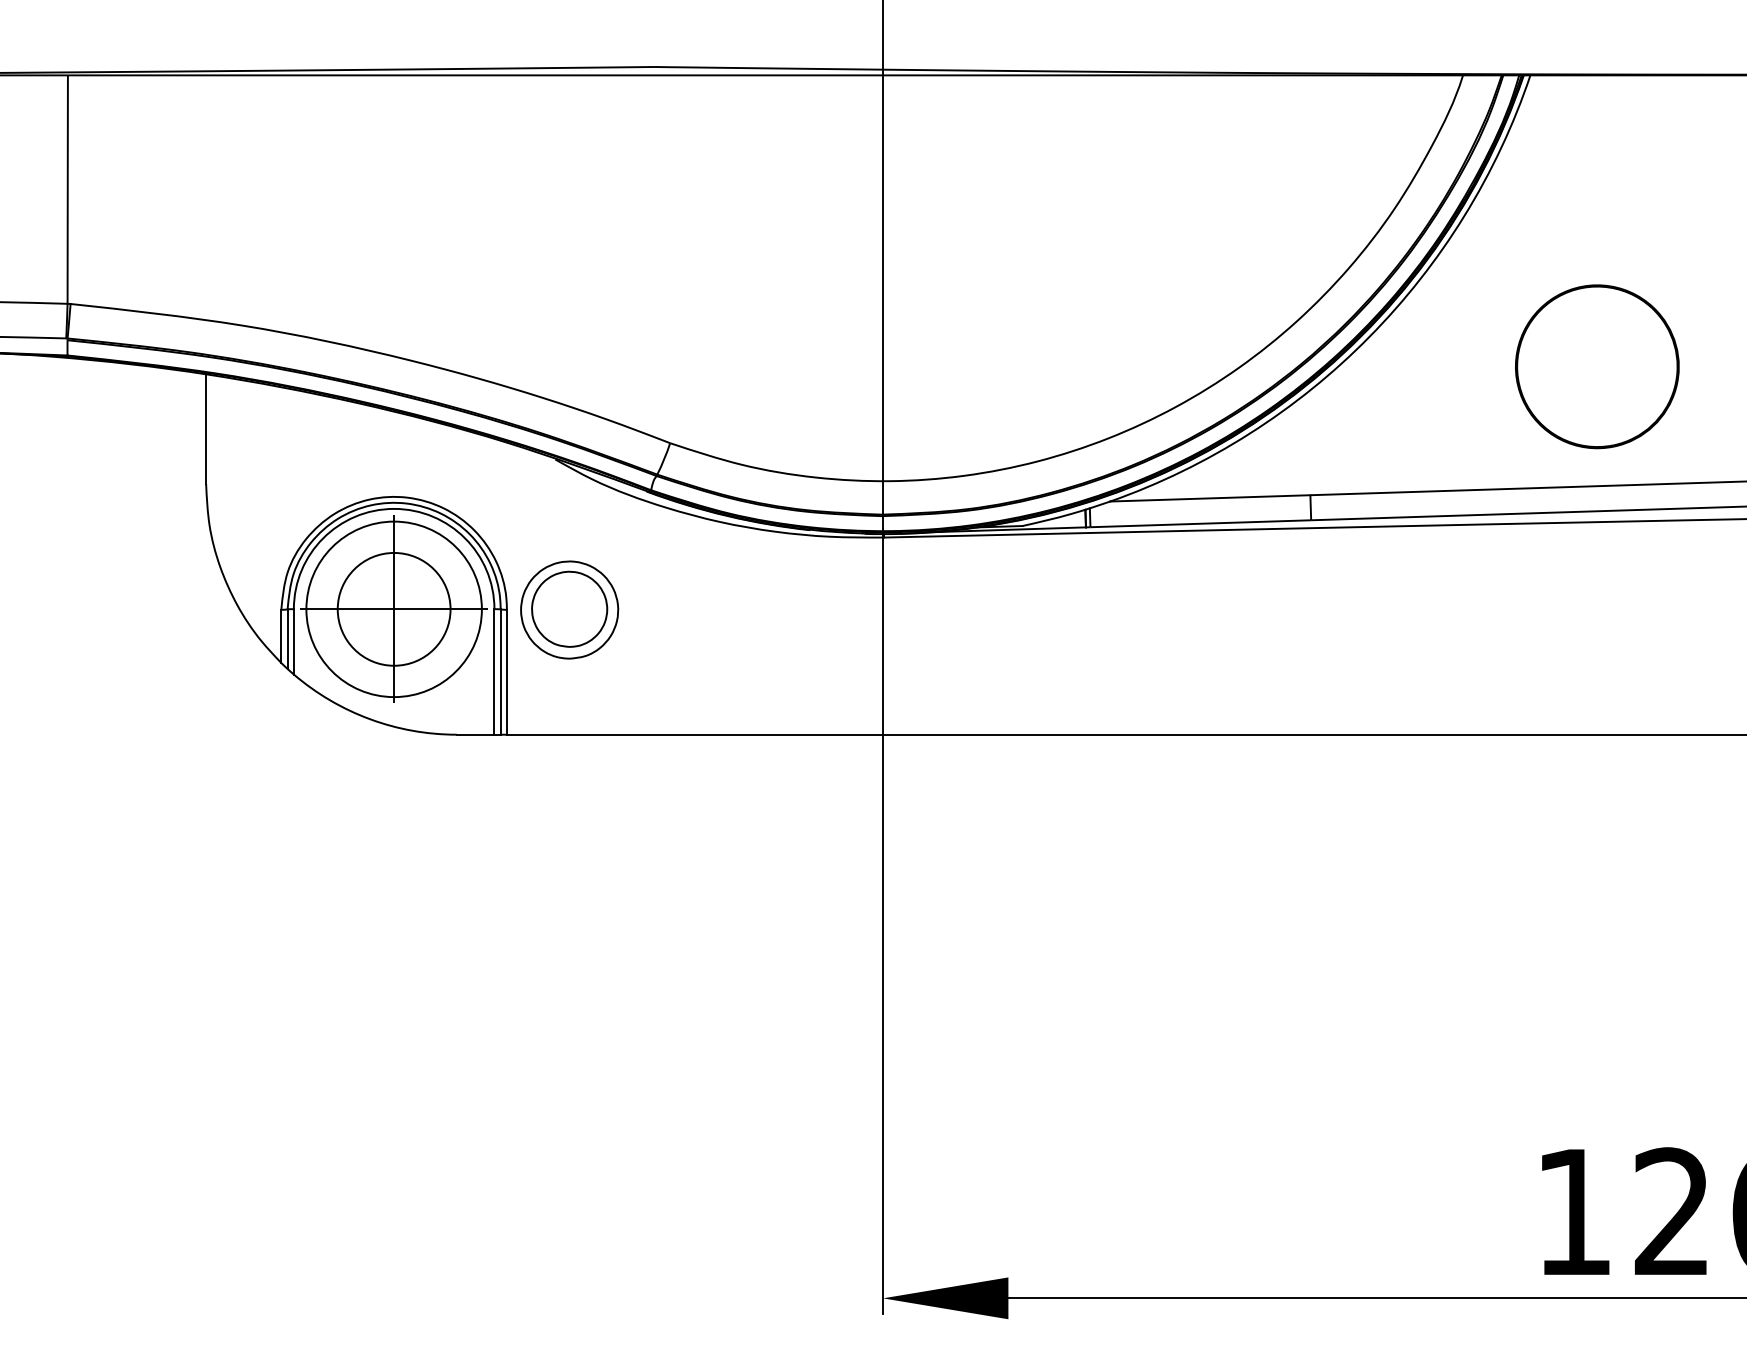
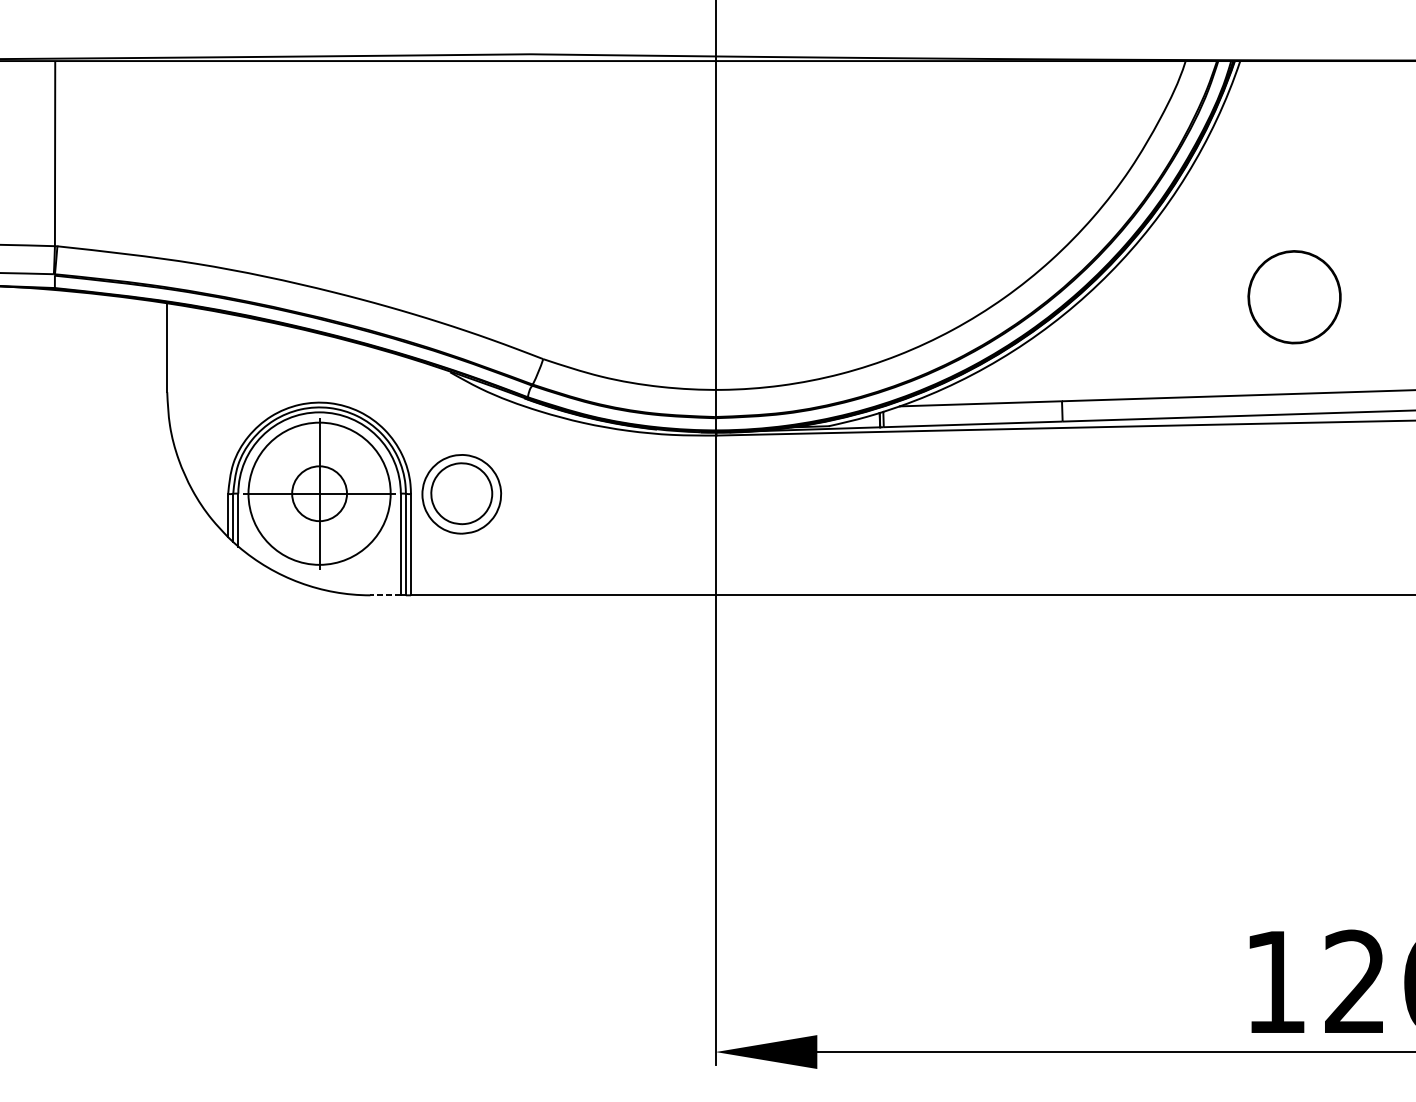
part: (1597, 366) -> (1294, 296), size x0.7
circle: (393, 608) -> (319, 493), size x0.6
line: (475, 734) -> (385, 595), solid -> dashed

